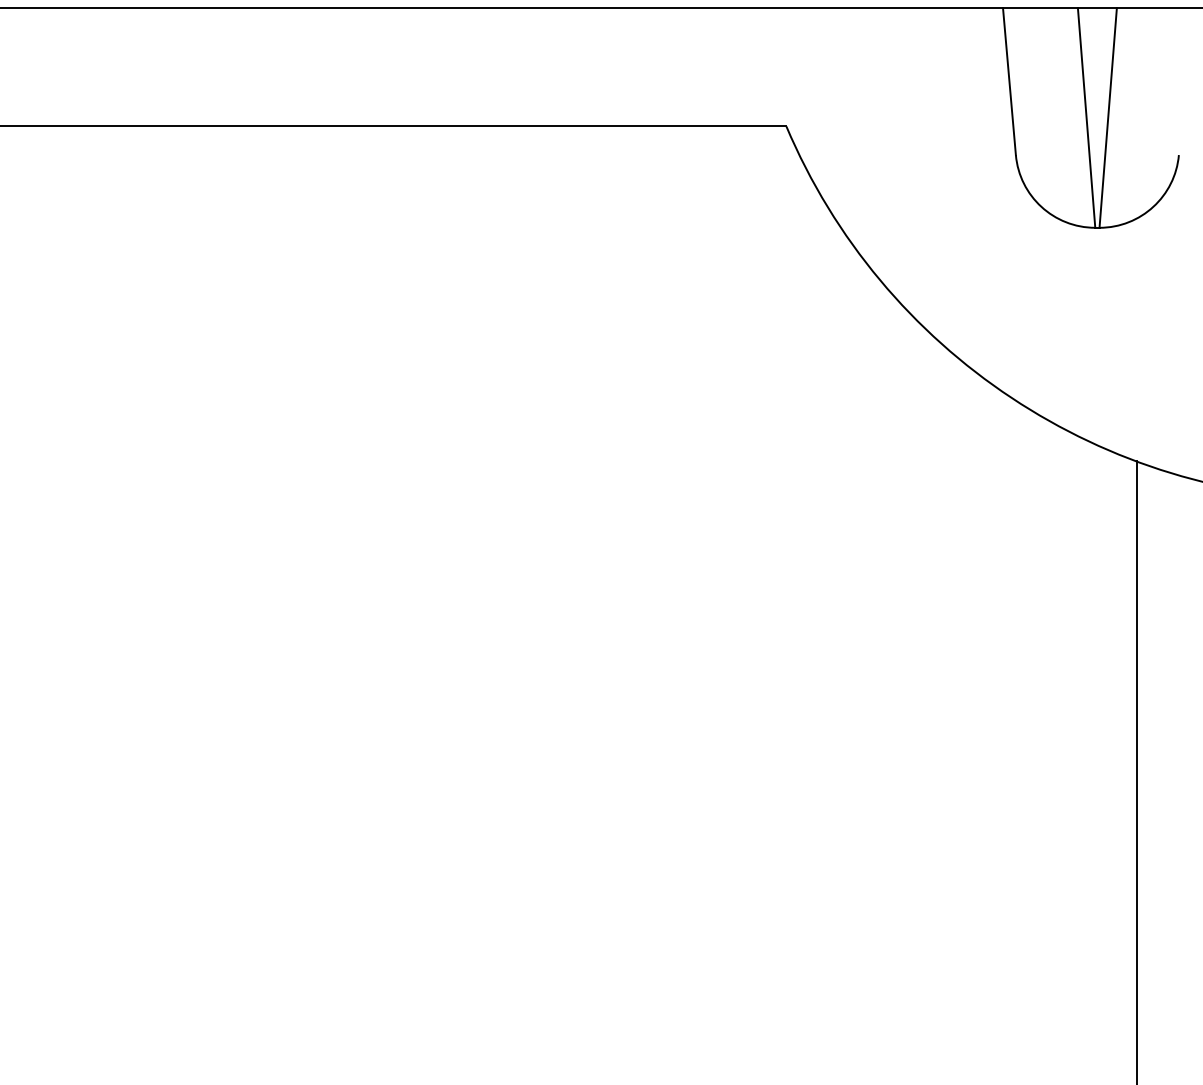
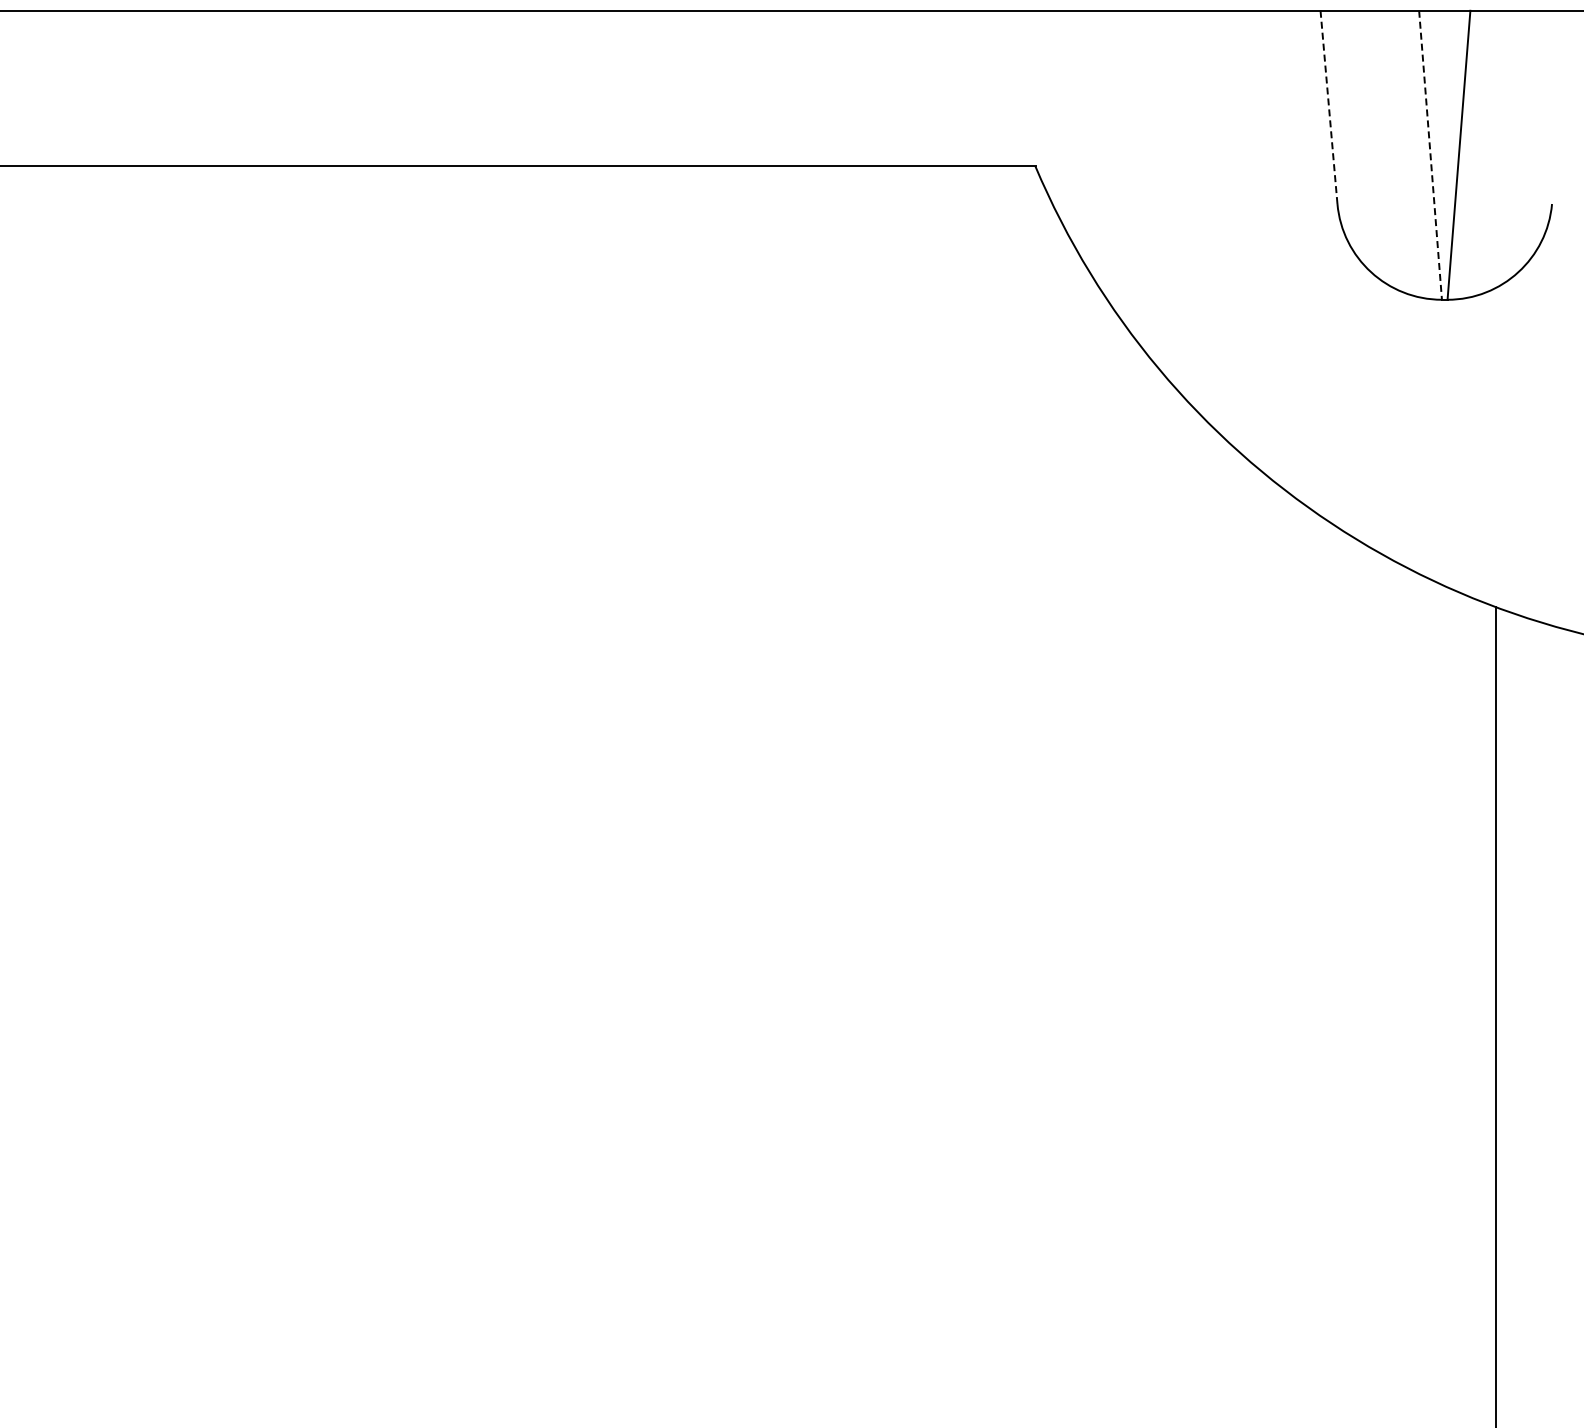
line: (1009, 80) -> (1328, 106), solid -> dashed
line: (1086, 118) -> (1430, 155), solid -> dashed

